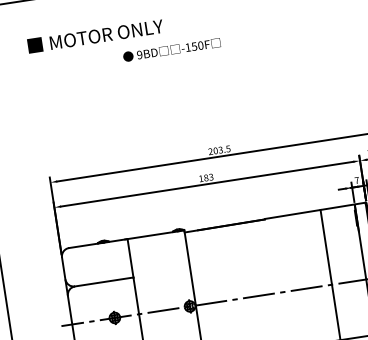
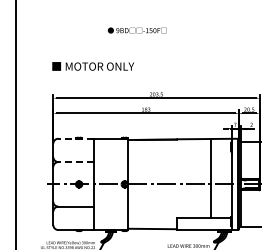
text: (94, 36) -> (92, 66), moved
line: (98, 243) -> (76, 138), solid -> dashed
line: (104, 282) -> (76, 162), solid -> dashed

